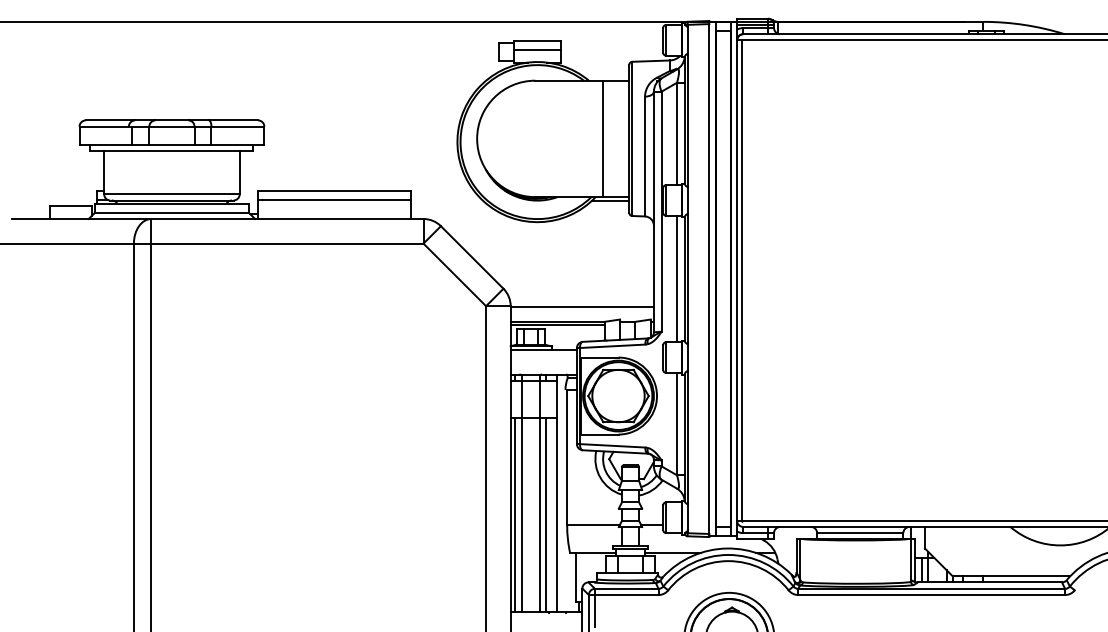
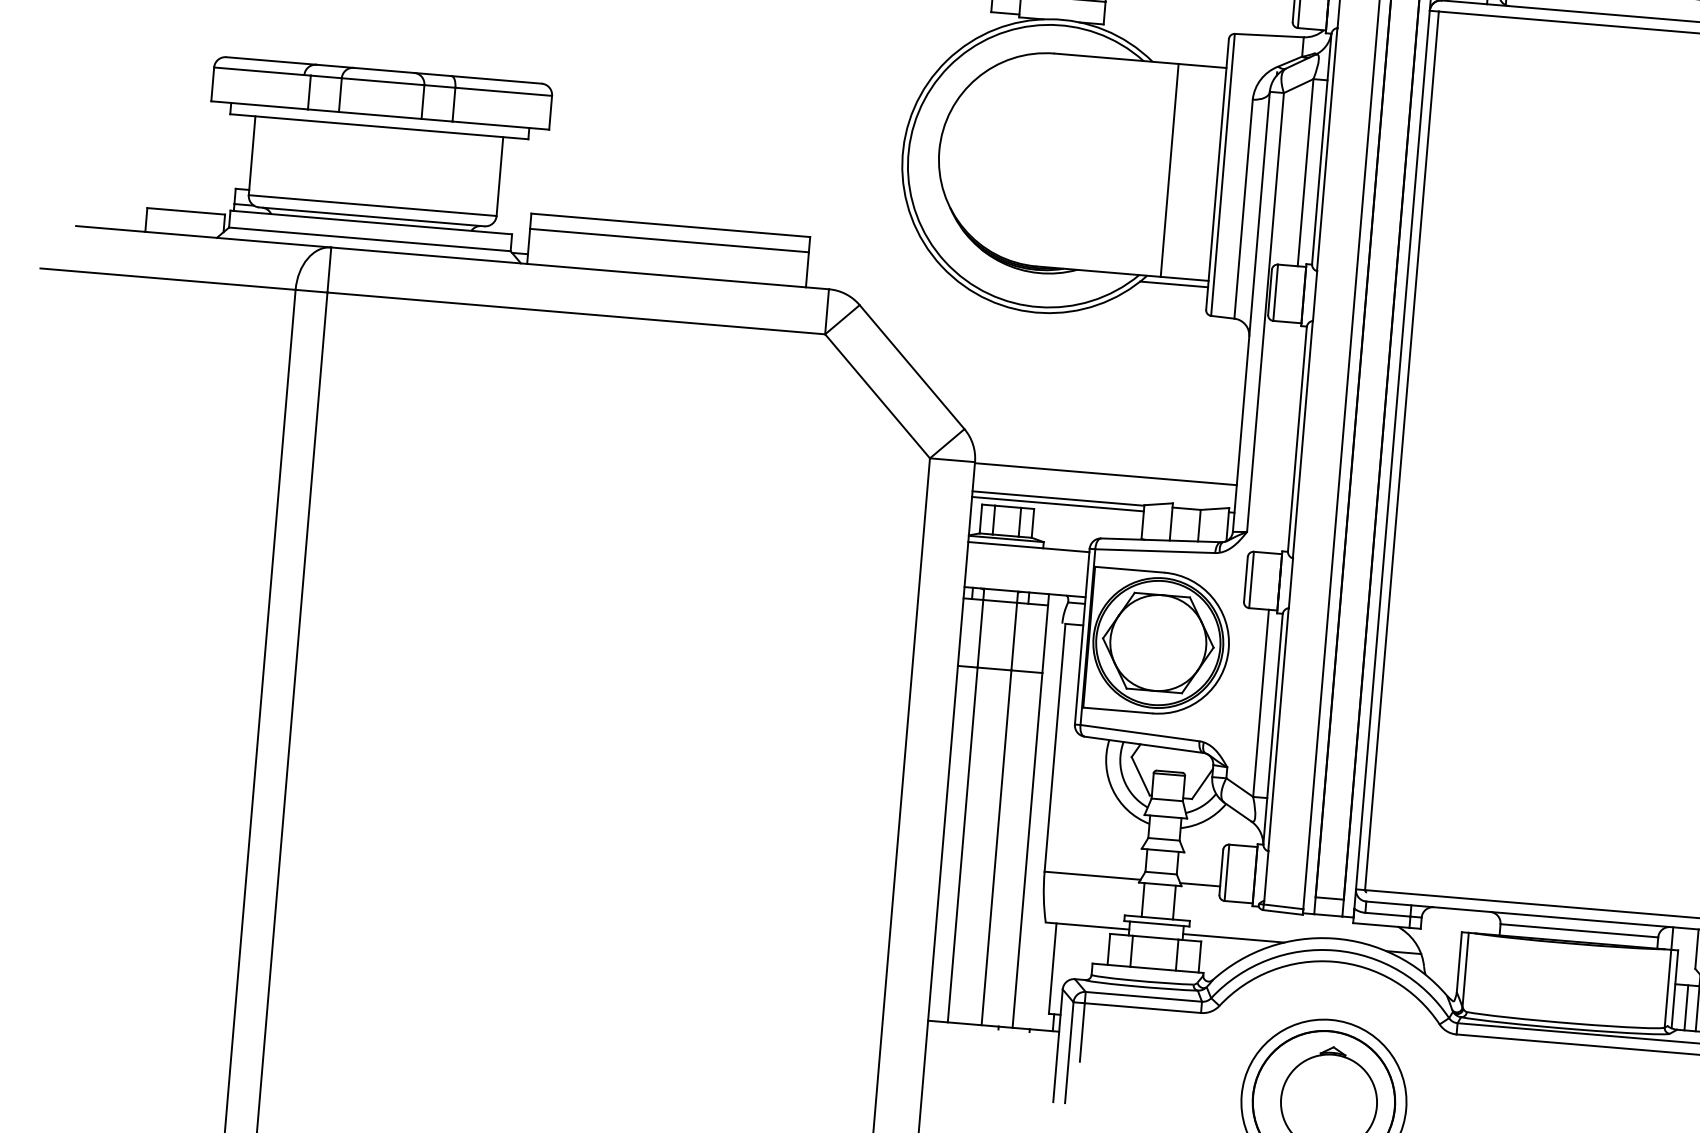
line: (677, 278) -> (1284, 437), removed
line: (515, 514) -> (951, 843), removed
line: (546, 514) -> (1008, 848), removed

